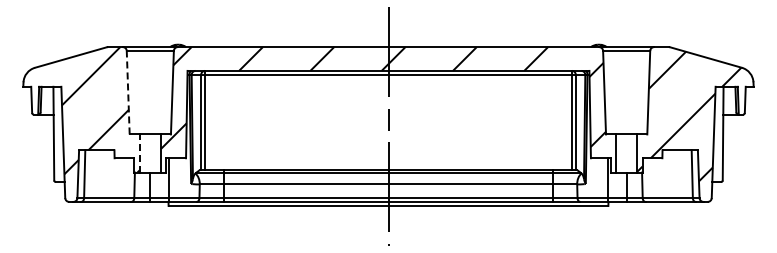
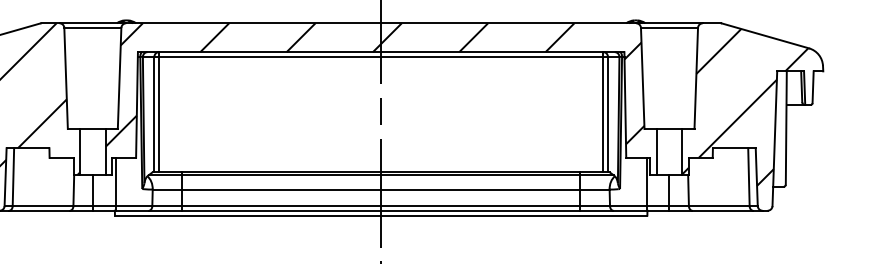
line: (128, 92) -> (66, 78), dashed -> solid
line: (139, 153) -> (79, 152), dashed -> solid

